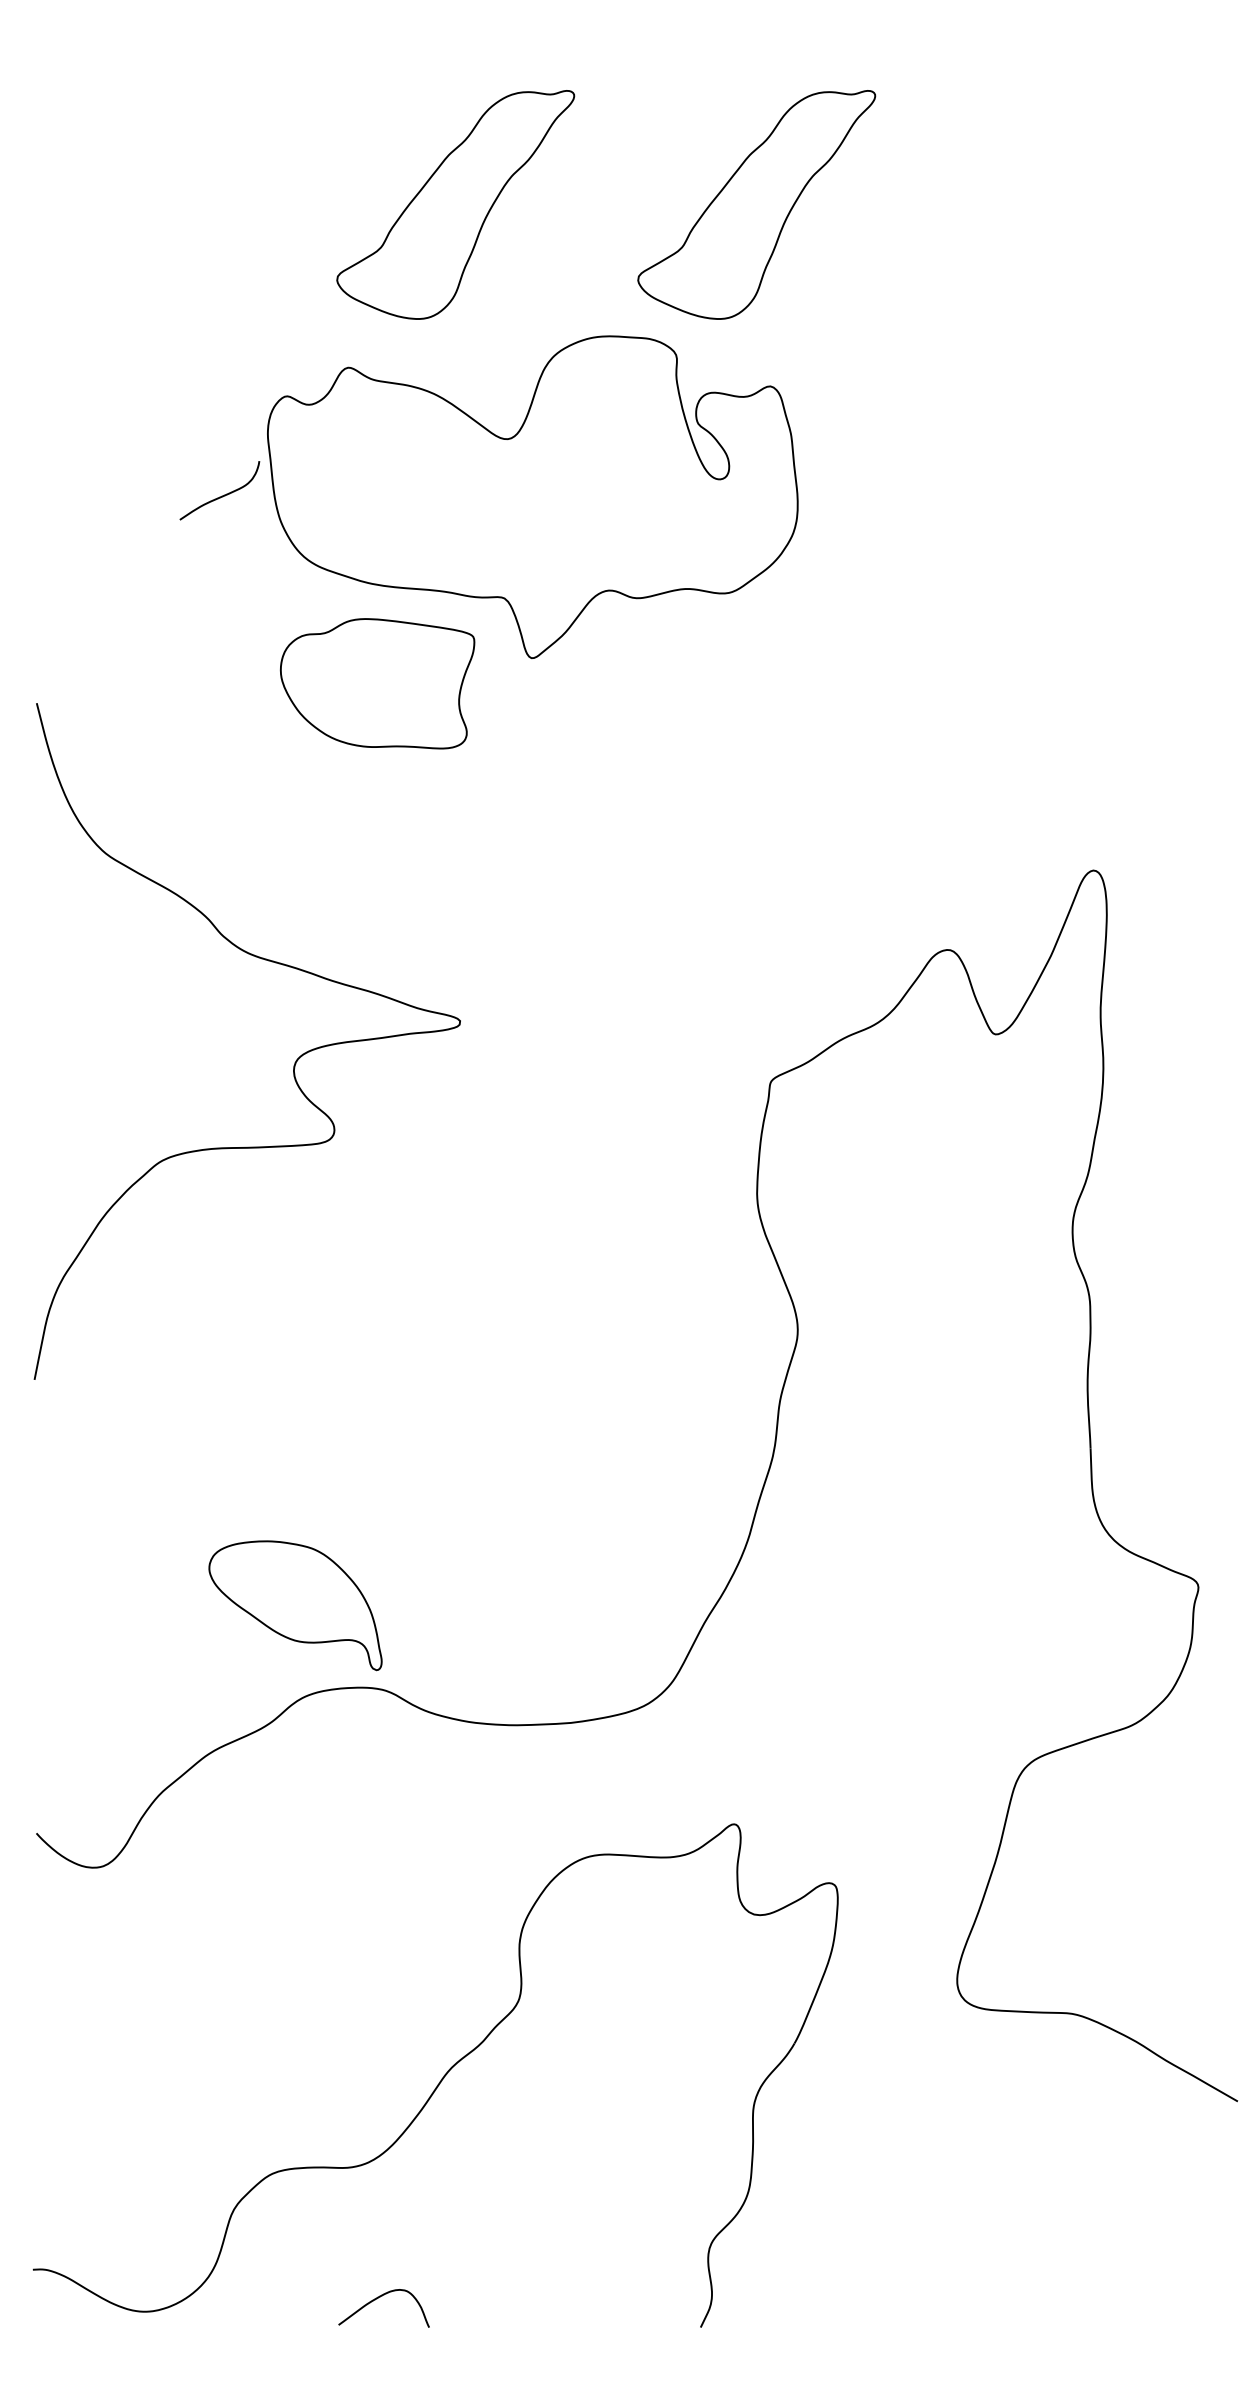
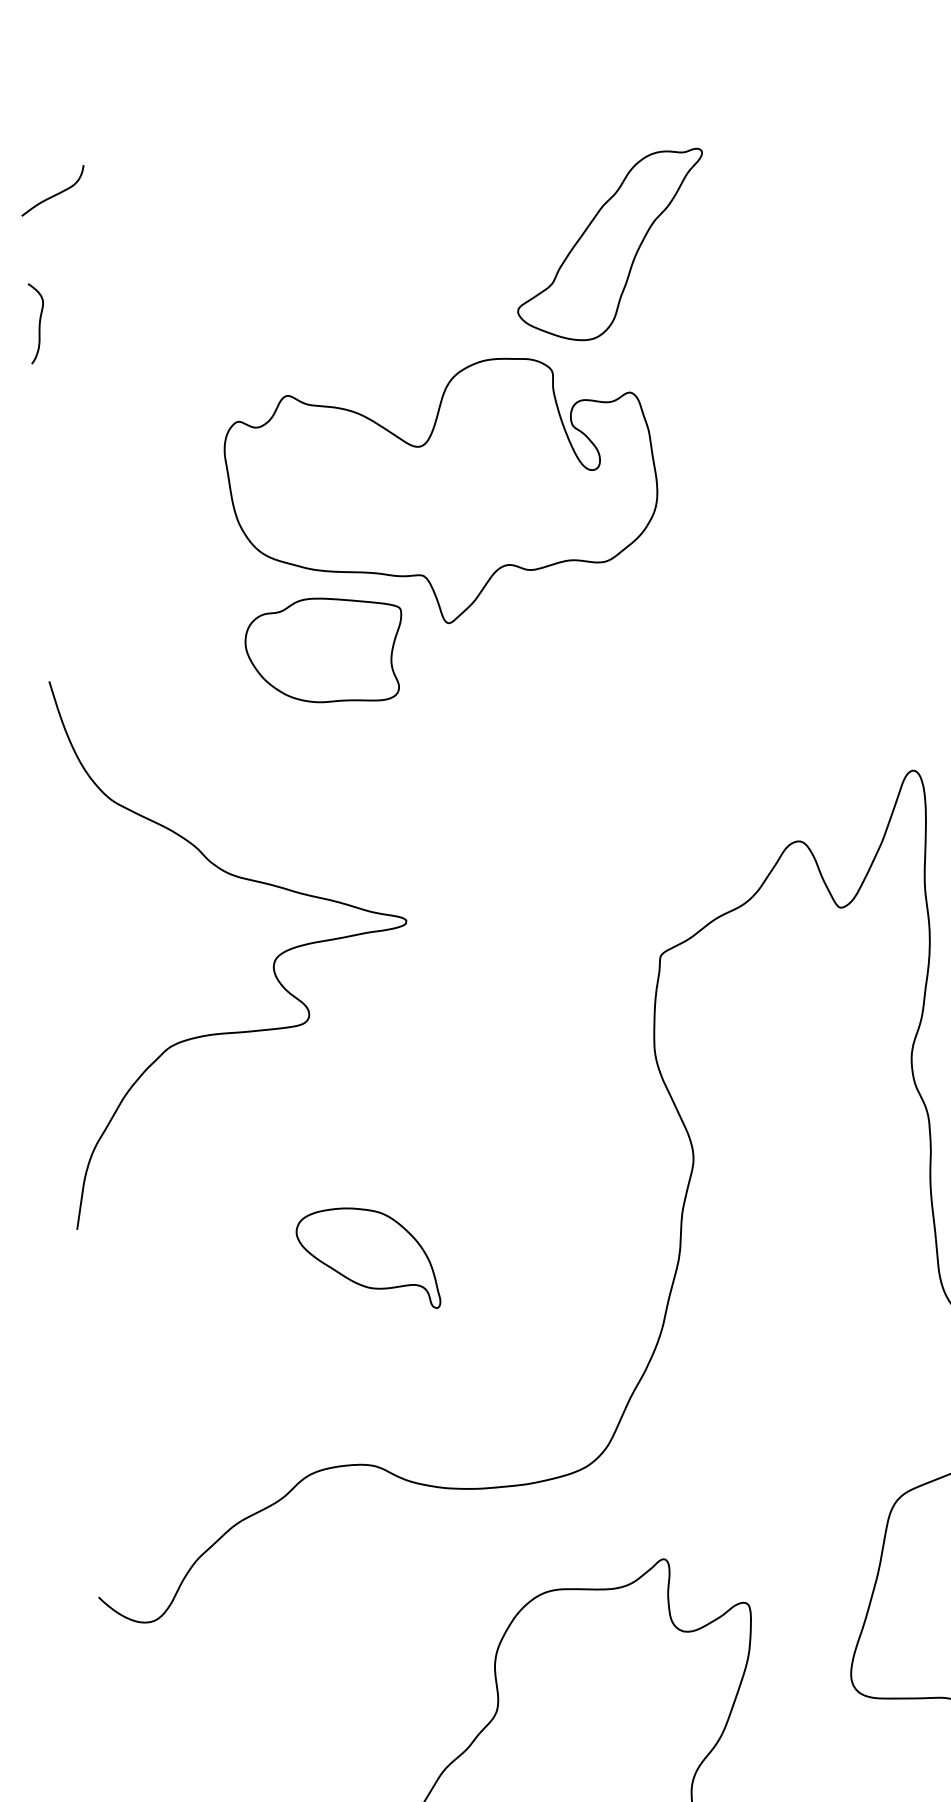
part: (455, 204) -> (366, 258), removed
curve: (47, 263) -> (38, 324), added
curve: (221, 495) -> (54, 194), moved
part: (295, 1605) -> (368, 1259), moved

